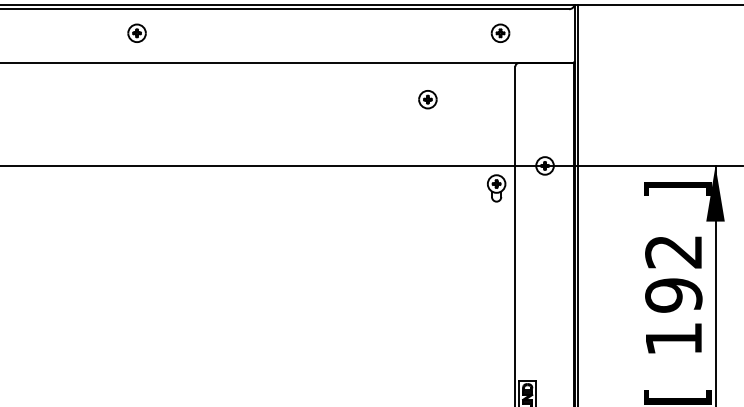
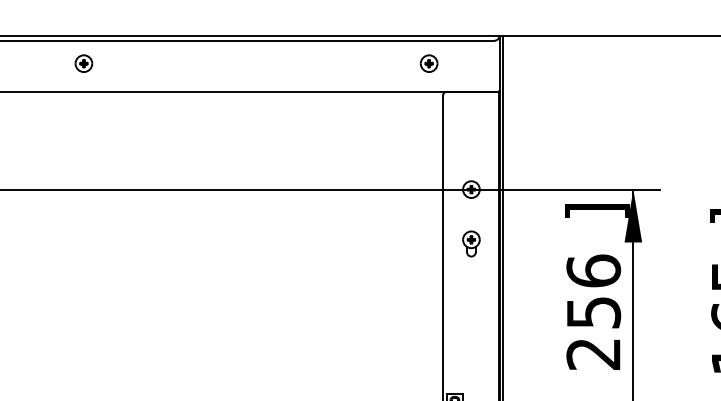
part: (427, 99) -> (359, 126), removed
part: (496, 187) -> (471, 243), moved
text: (673, 294) -> (593, 311), 192 -> 256

